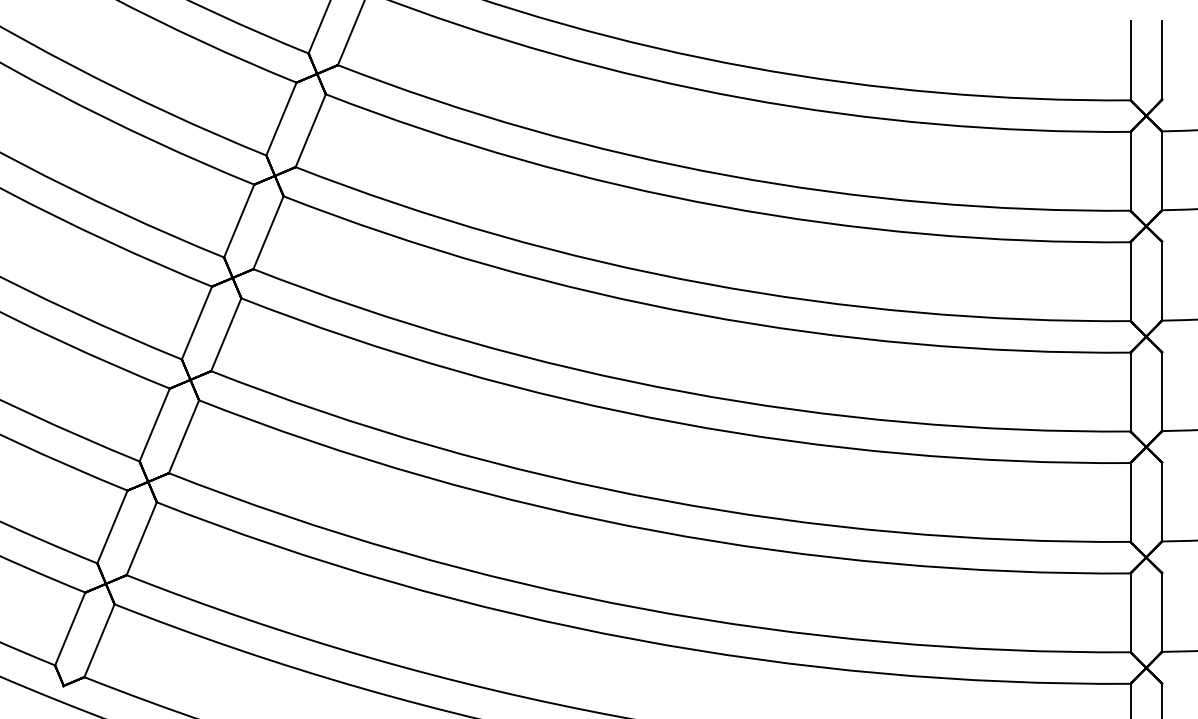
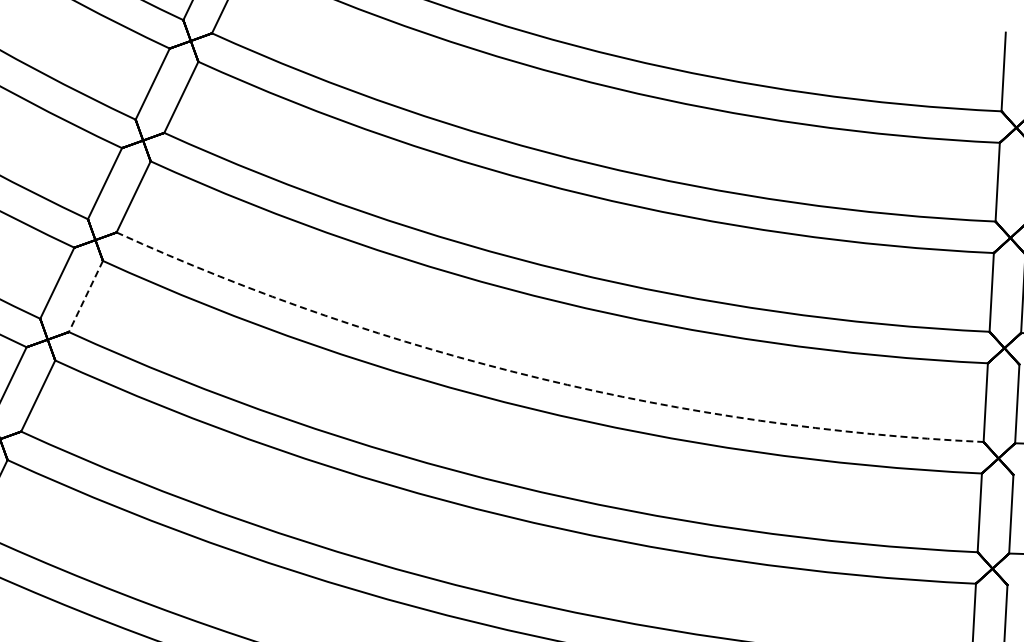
line: (226, 335) -> (86, 297), solid -> dashed
arc: (684, 392) -> (540, 378), solid -> dashed

